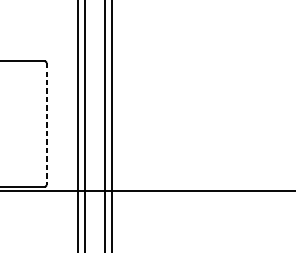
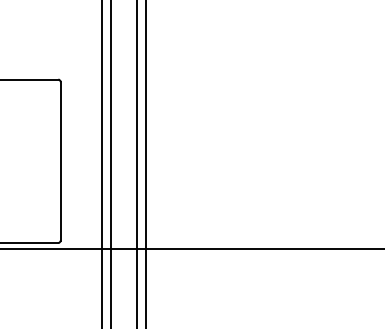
line: (46, 124) -> (60, 161), dashed -> solid

